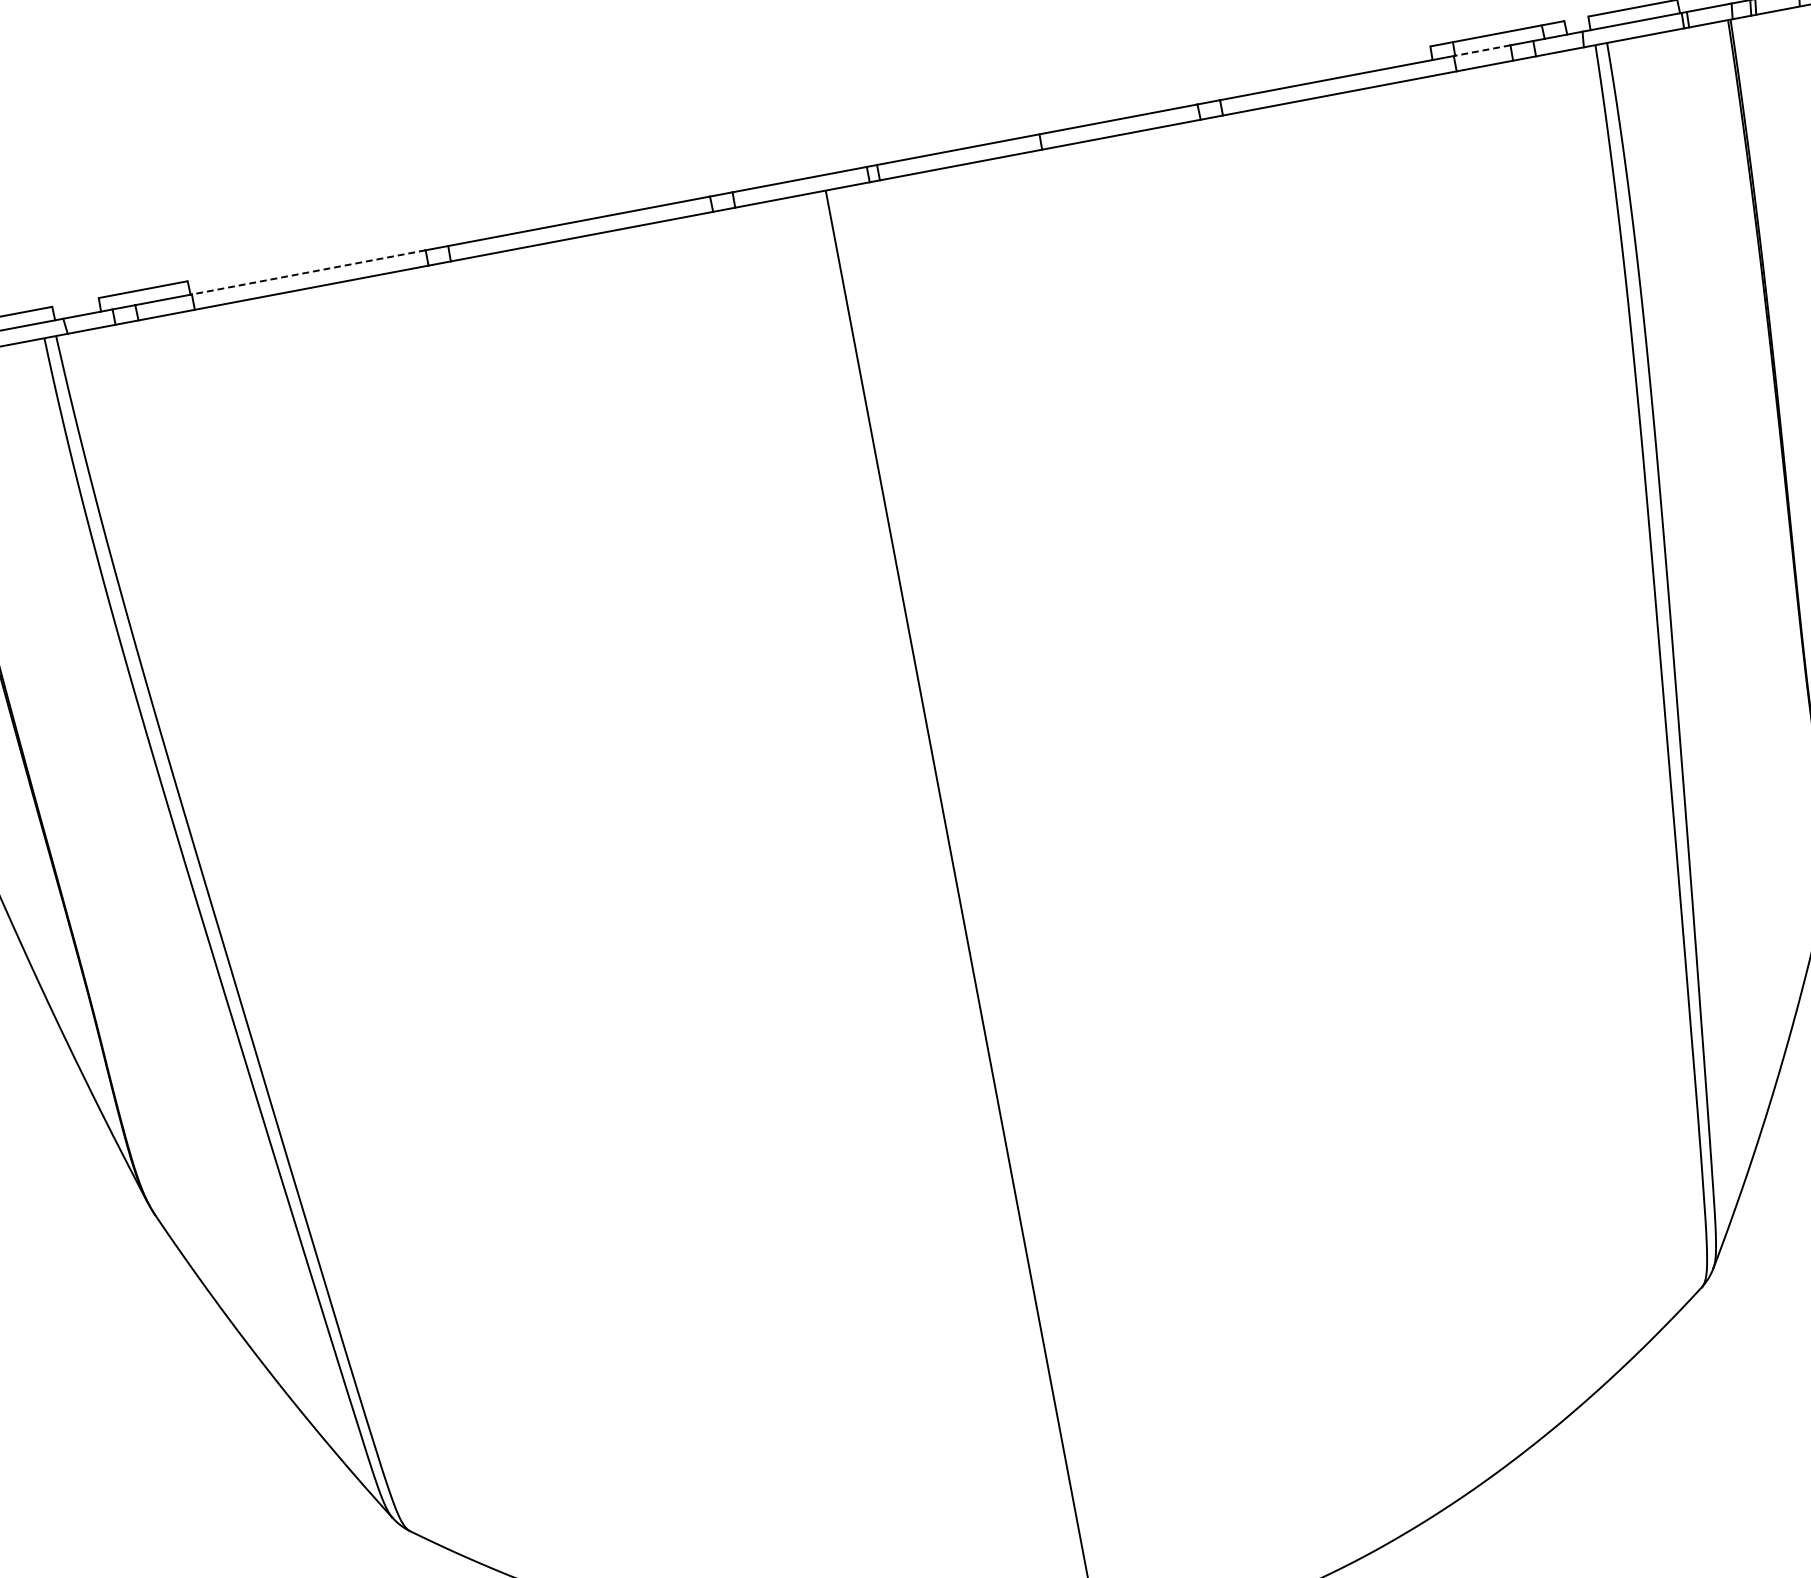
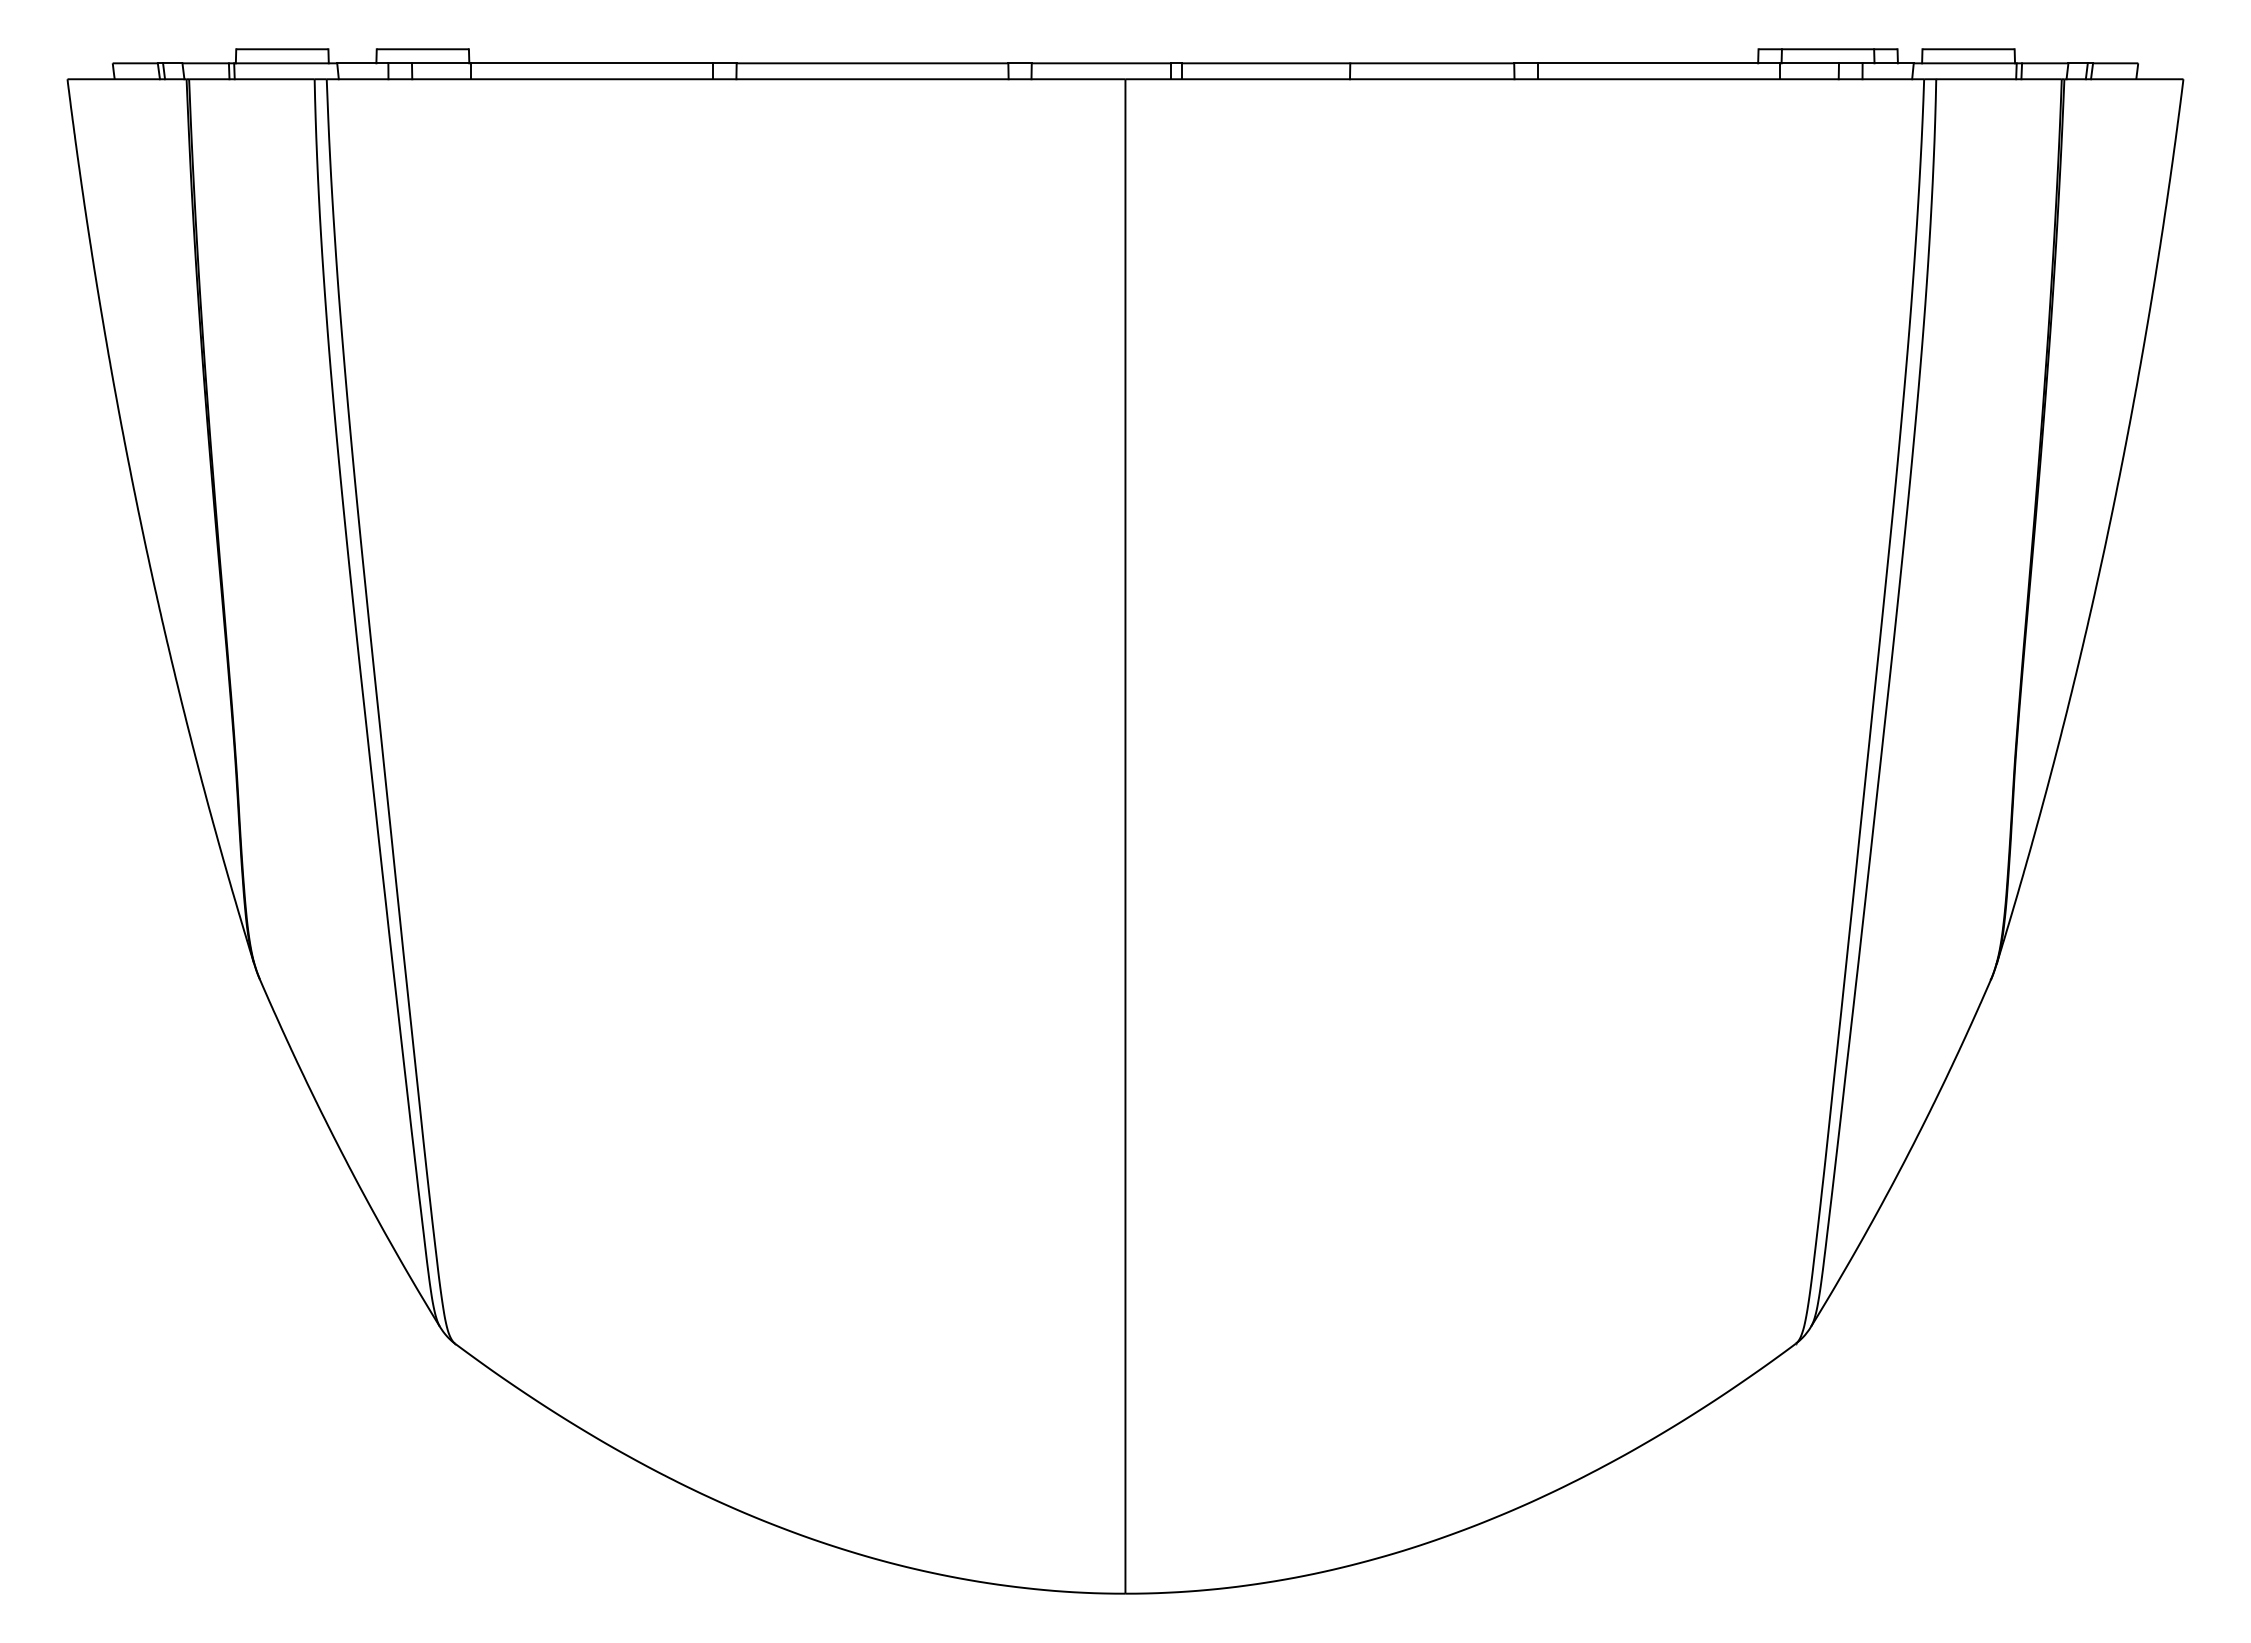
line: (1482, 50) -> (1809, 63), dashed -> solid
line: (308, 272) -> (591, 63), dashed -> solid

